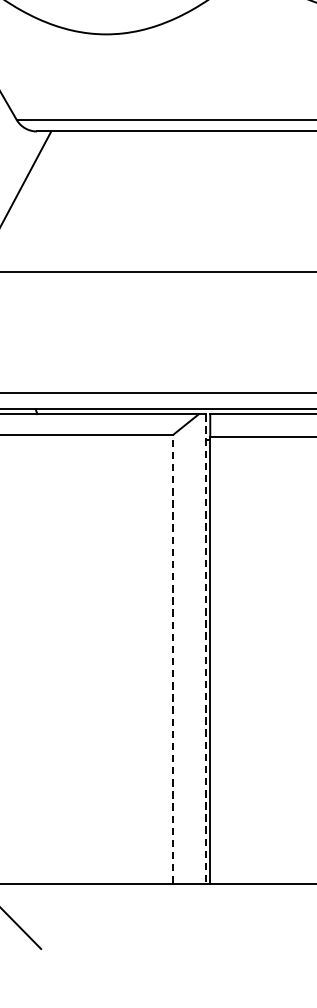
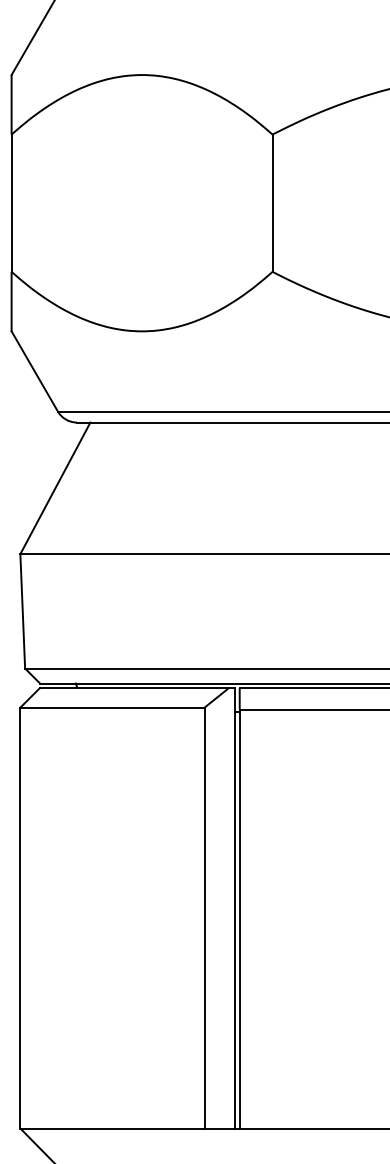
line: (205, 649) -> (235, 908), dashed -> solid
line: (172, 659) -> (204, 918), dashed -> solid

